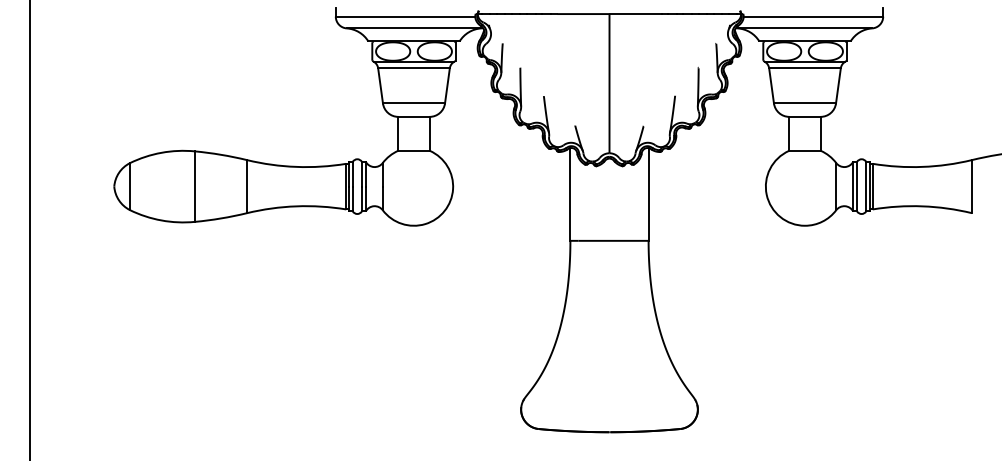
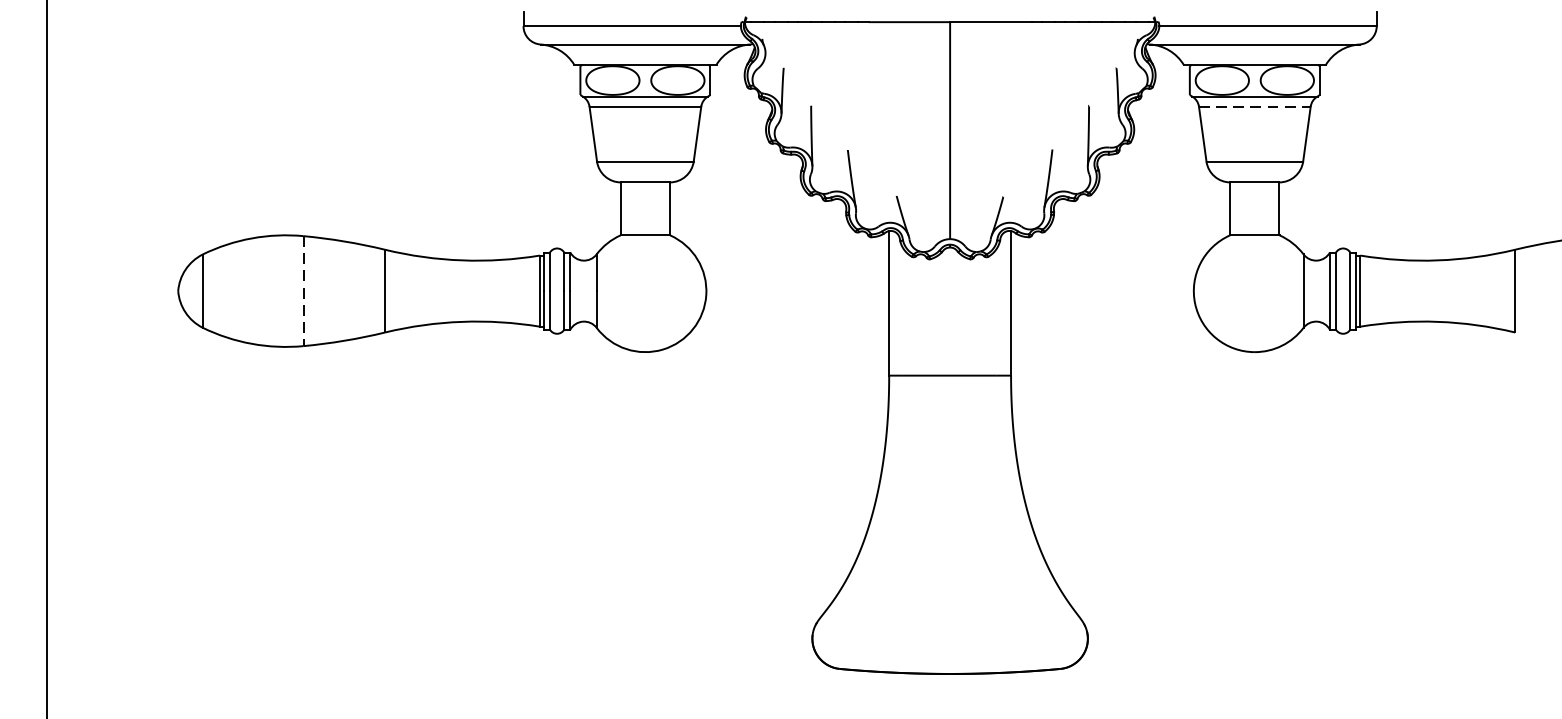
line: (805, 68) -> (1255, 106), solid -> dashed
line: (194, 187) -> (303, 292), solid -> dashed

